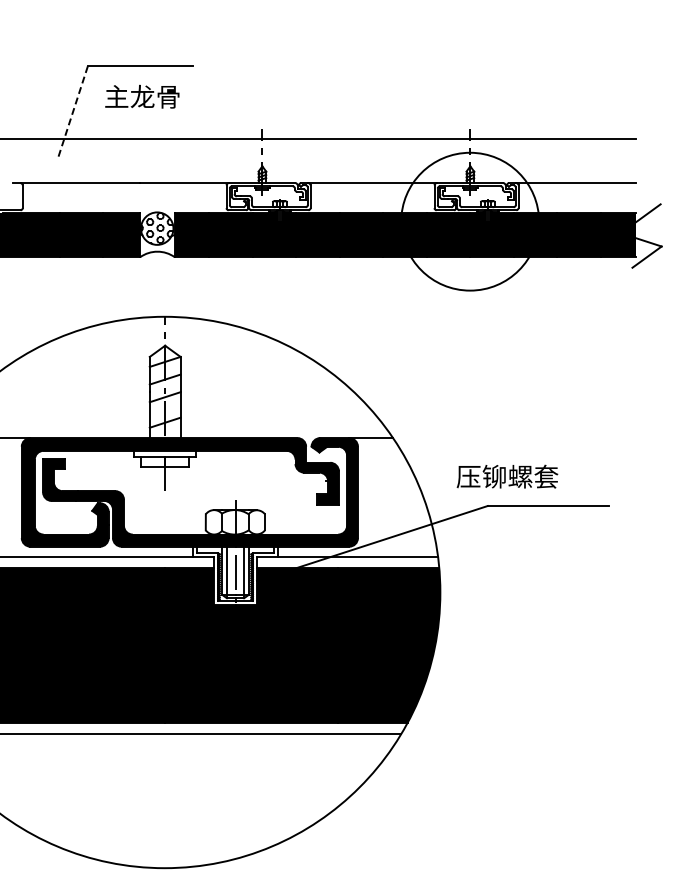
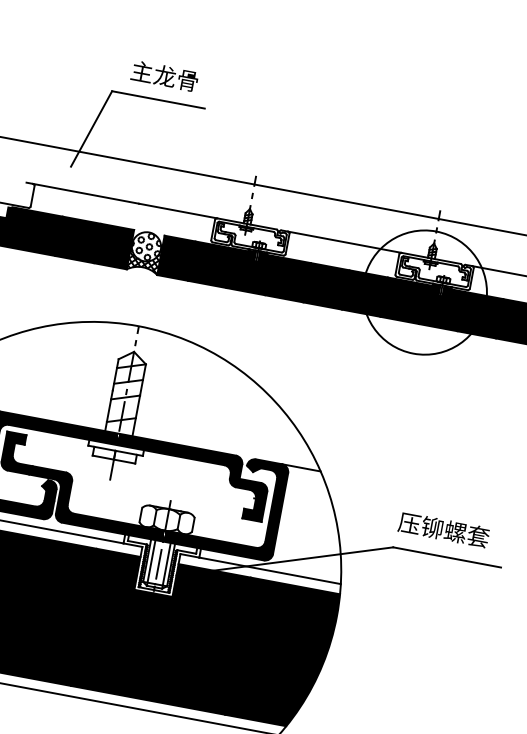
text: (142, 96) -> (164, 75), moved
line: (73, 111) -> (91, 129), dashed -> solid
hatch: (157, 246) -> (143, 262), added
text: (507, 476) -> (444, 529), moved

